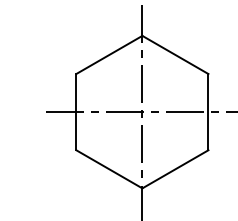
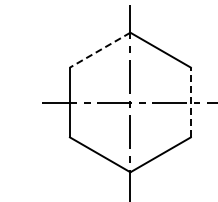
line: (109, 55) -> (100, 50), solid -> dashed
line: (208, 112) -> (190, 102), solid -> dashed

